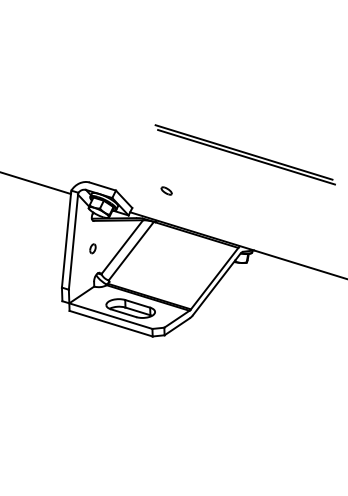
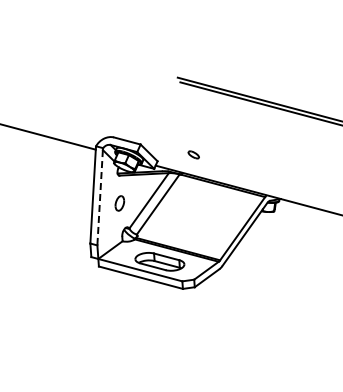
part: (166, 190) -> (193, 154), moved
line: (73, 242) -> (100, 198), solid -> dashed
part: (92, 248) -> (119, 203), size x1.6

